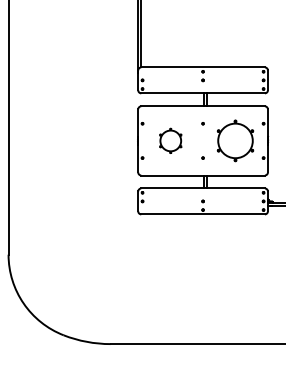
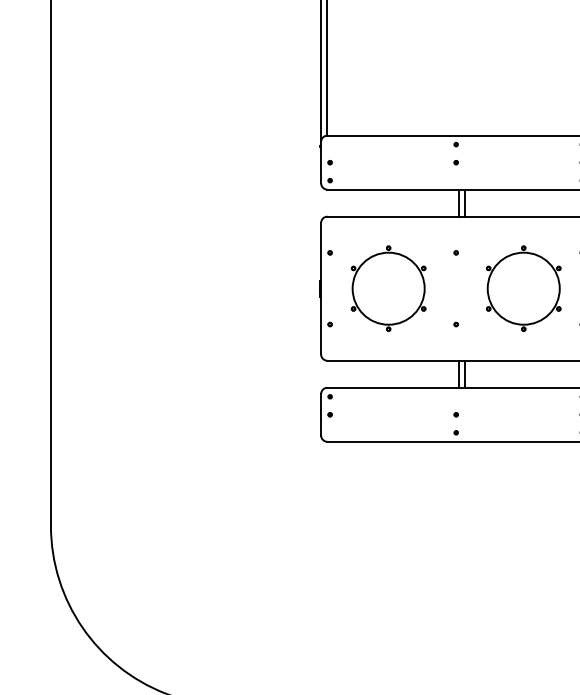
part: (170, 140) -> (388, 287), size x1.67

